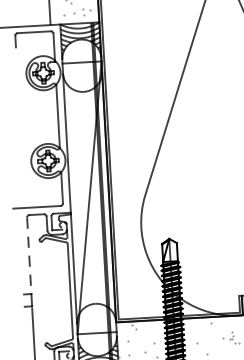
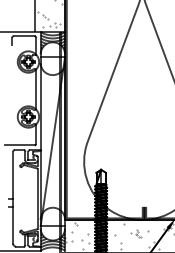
line: (29, 255) -> (13, 175), dashed -> solid

